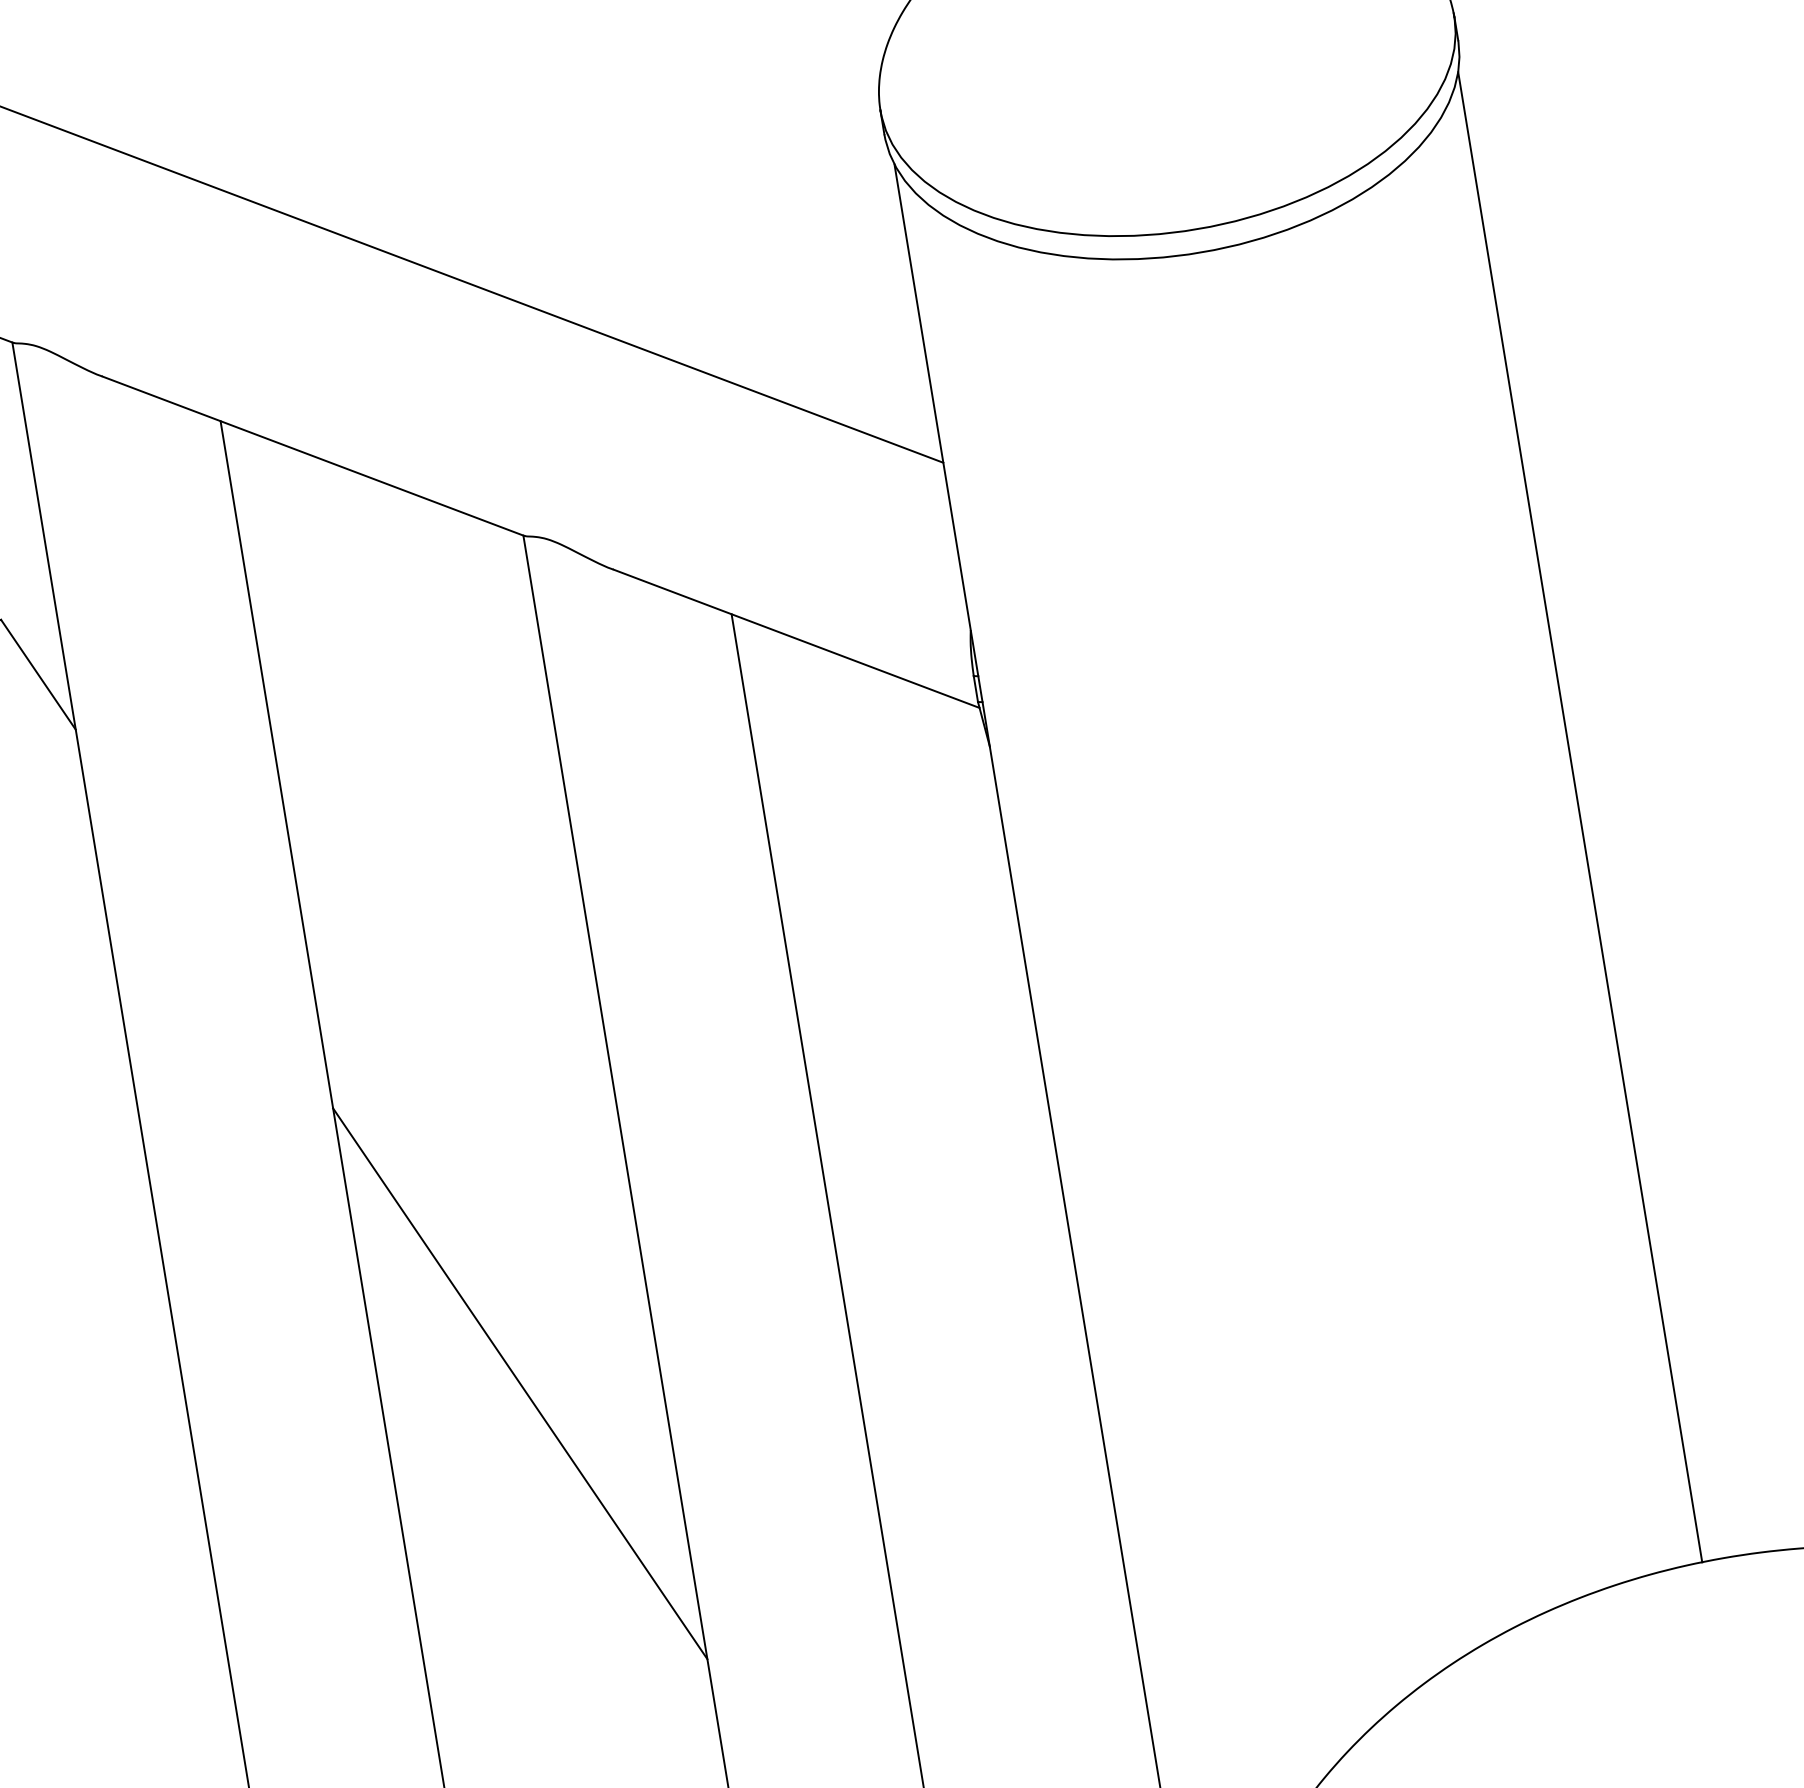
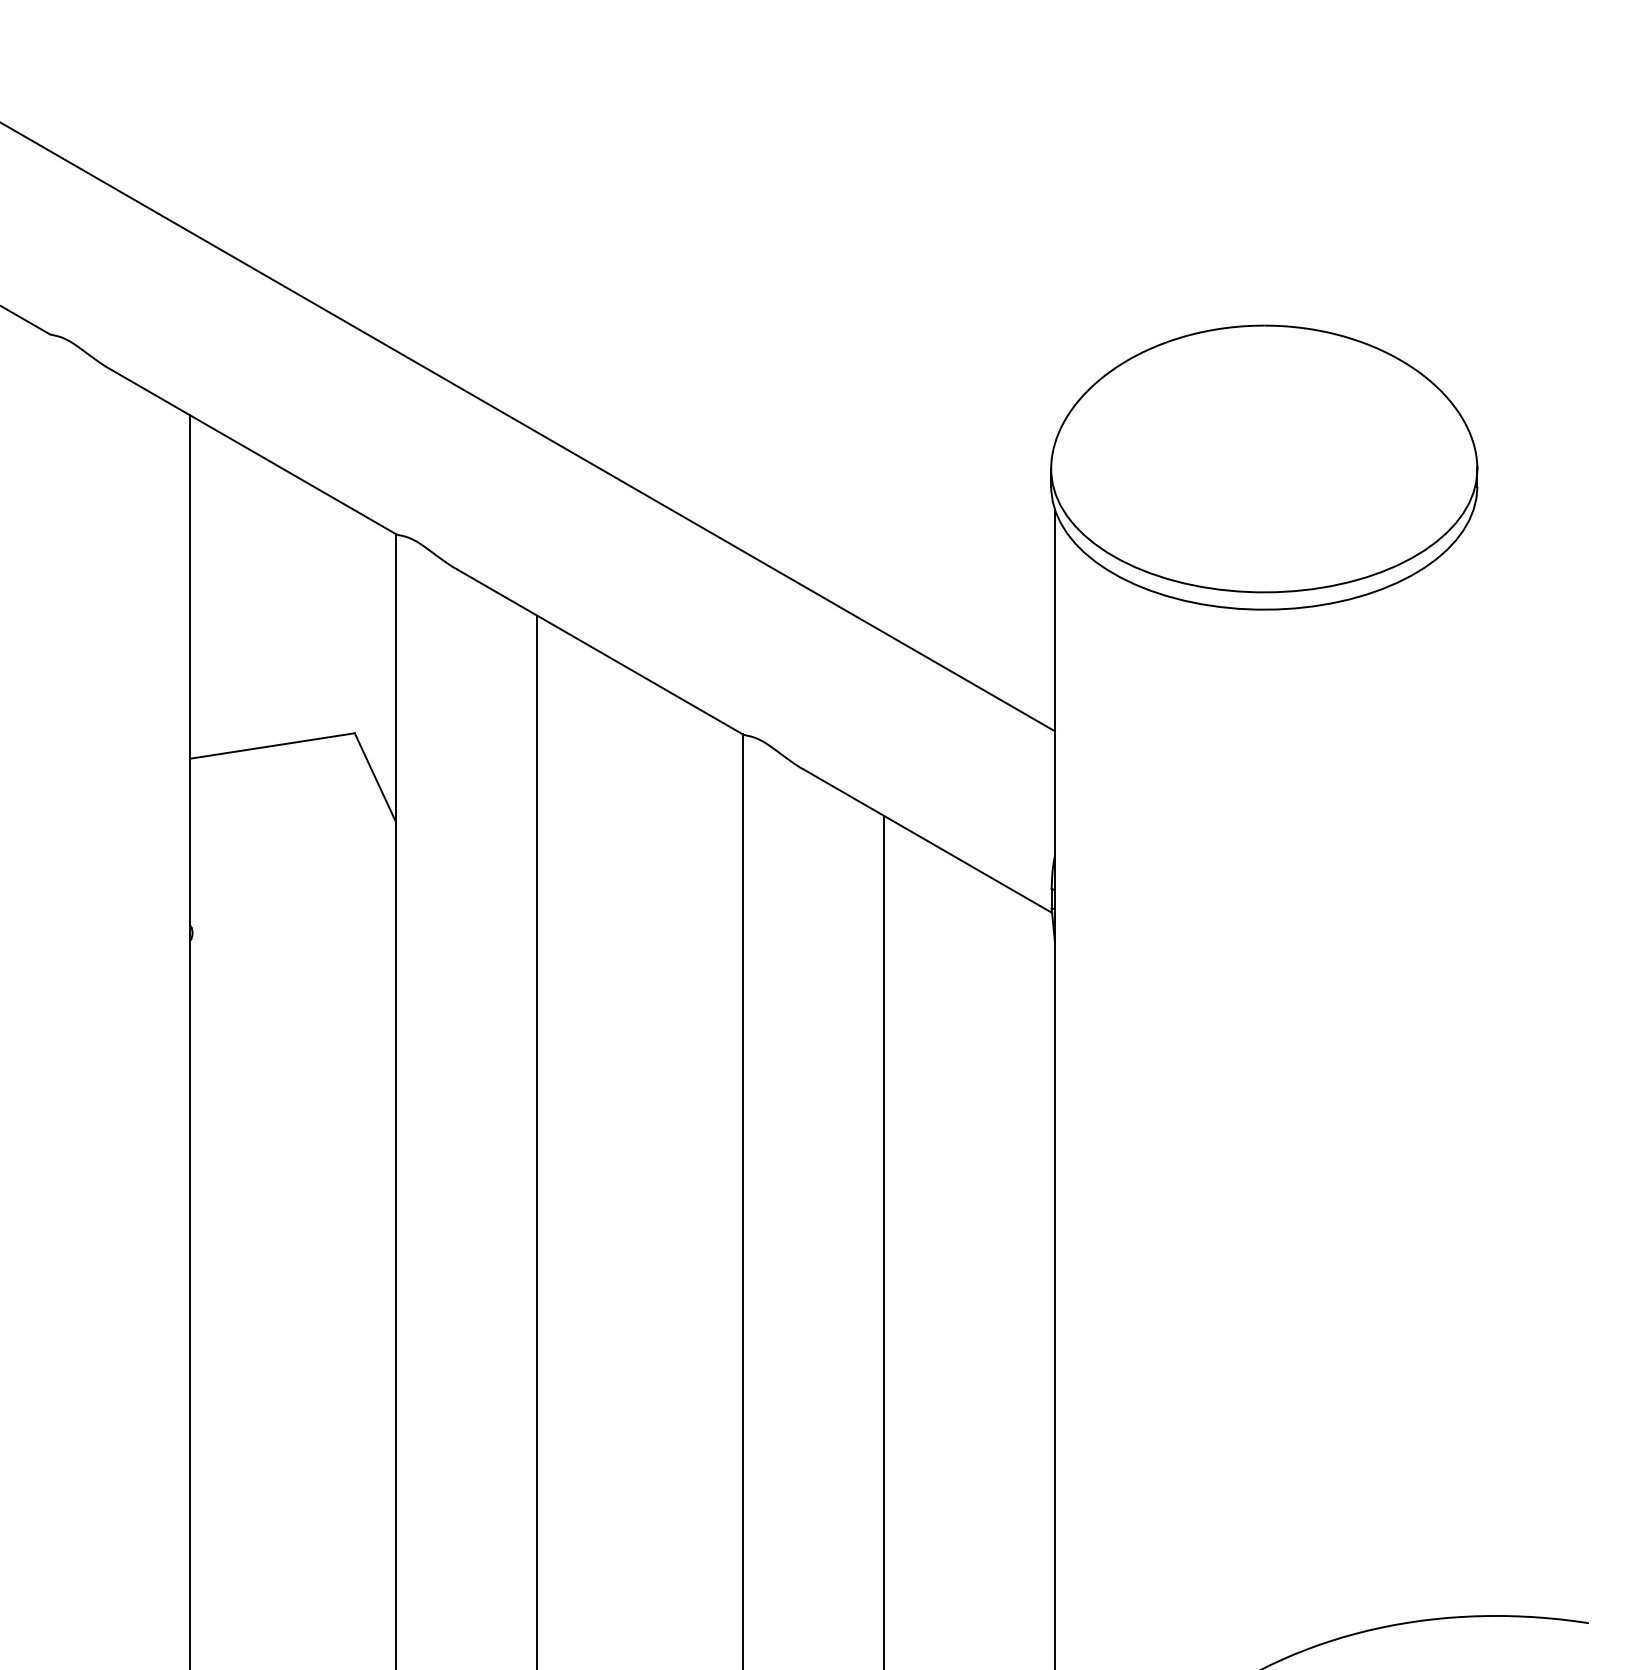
line: (1579, 816) -> (1473, 1062), removed
line: (519, 1384) -> (639, 1347), removed

